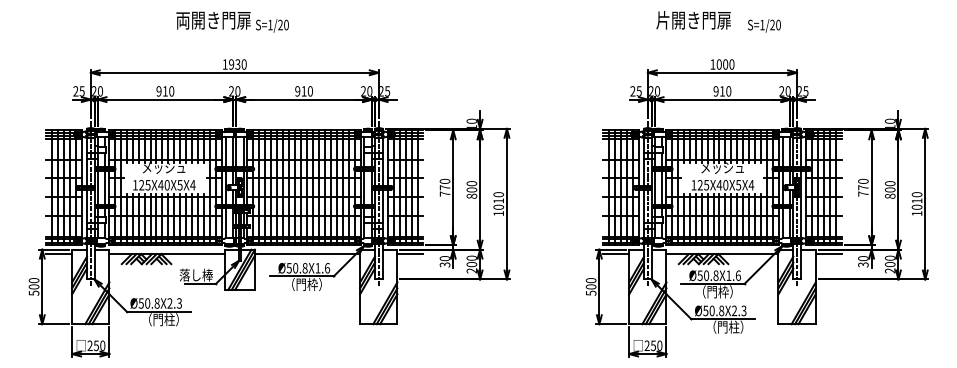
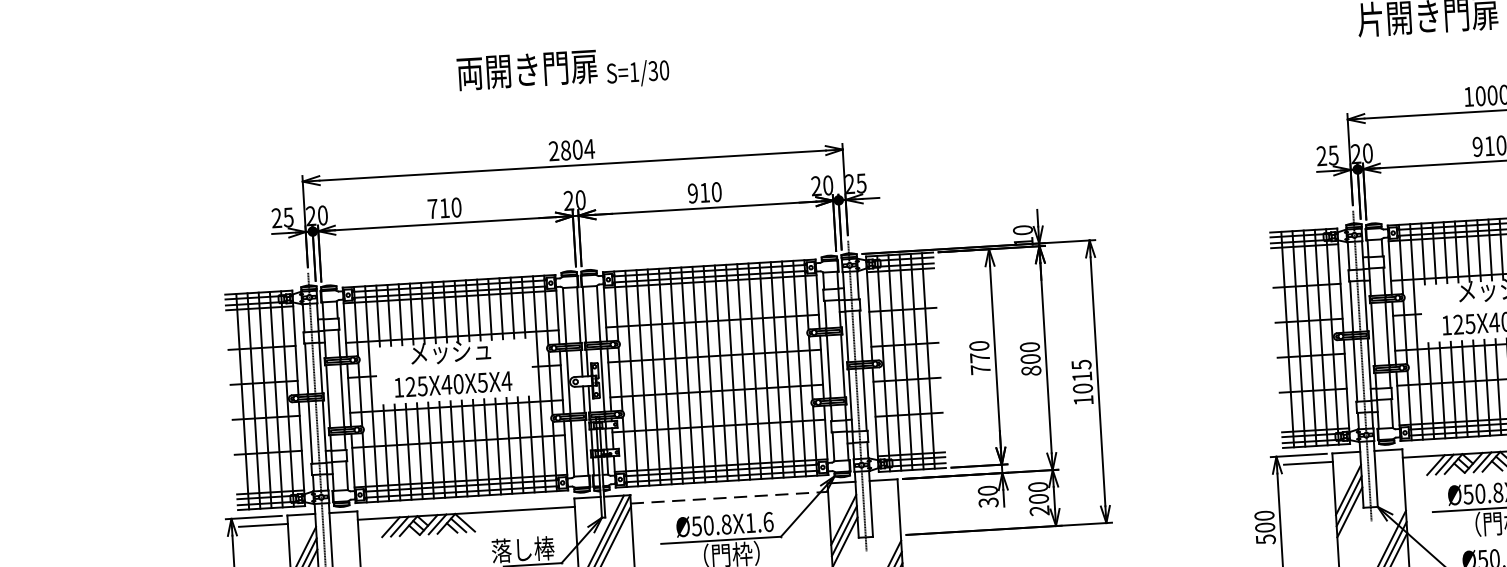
text: (280, 25) -> (653, 71), S=1/20 -> S=1/30
text: (234, 64) -> (571, 150), 1930 -> 2804
text: (158, 91) -> (431, 209), 910 -> 710
text: (498, 194) -> (1081, 364), 1010 -> 1015
line: (307, 254) -> (729, 498), solid -> dashed
line: (410, 254) -> (922, 486), removed

